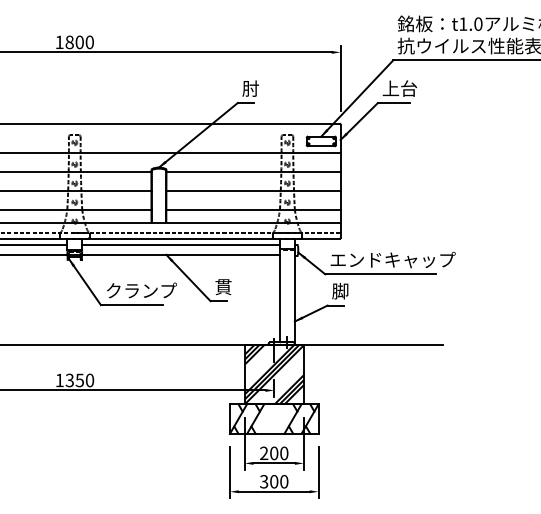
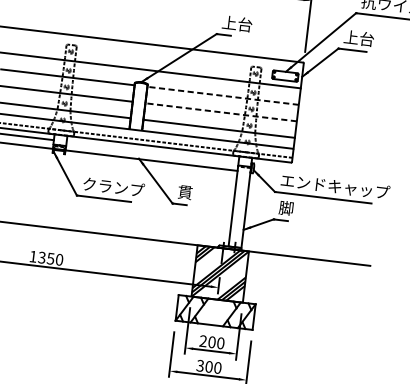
text: (259, 88) -> (237, 23), 肘 -> 上台
line: (252, 172) -> (222, 95), solid -> dashed
line: (252, 191) -> (220, 112), solid -> dashed
line: (181, 245) -> (153, 152), removed

